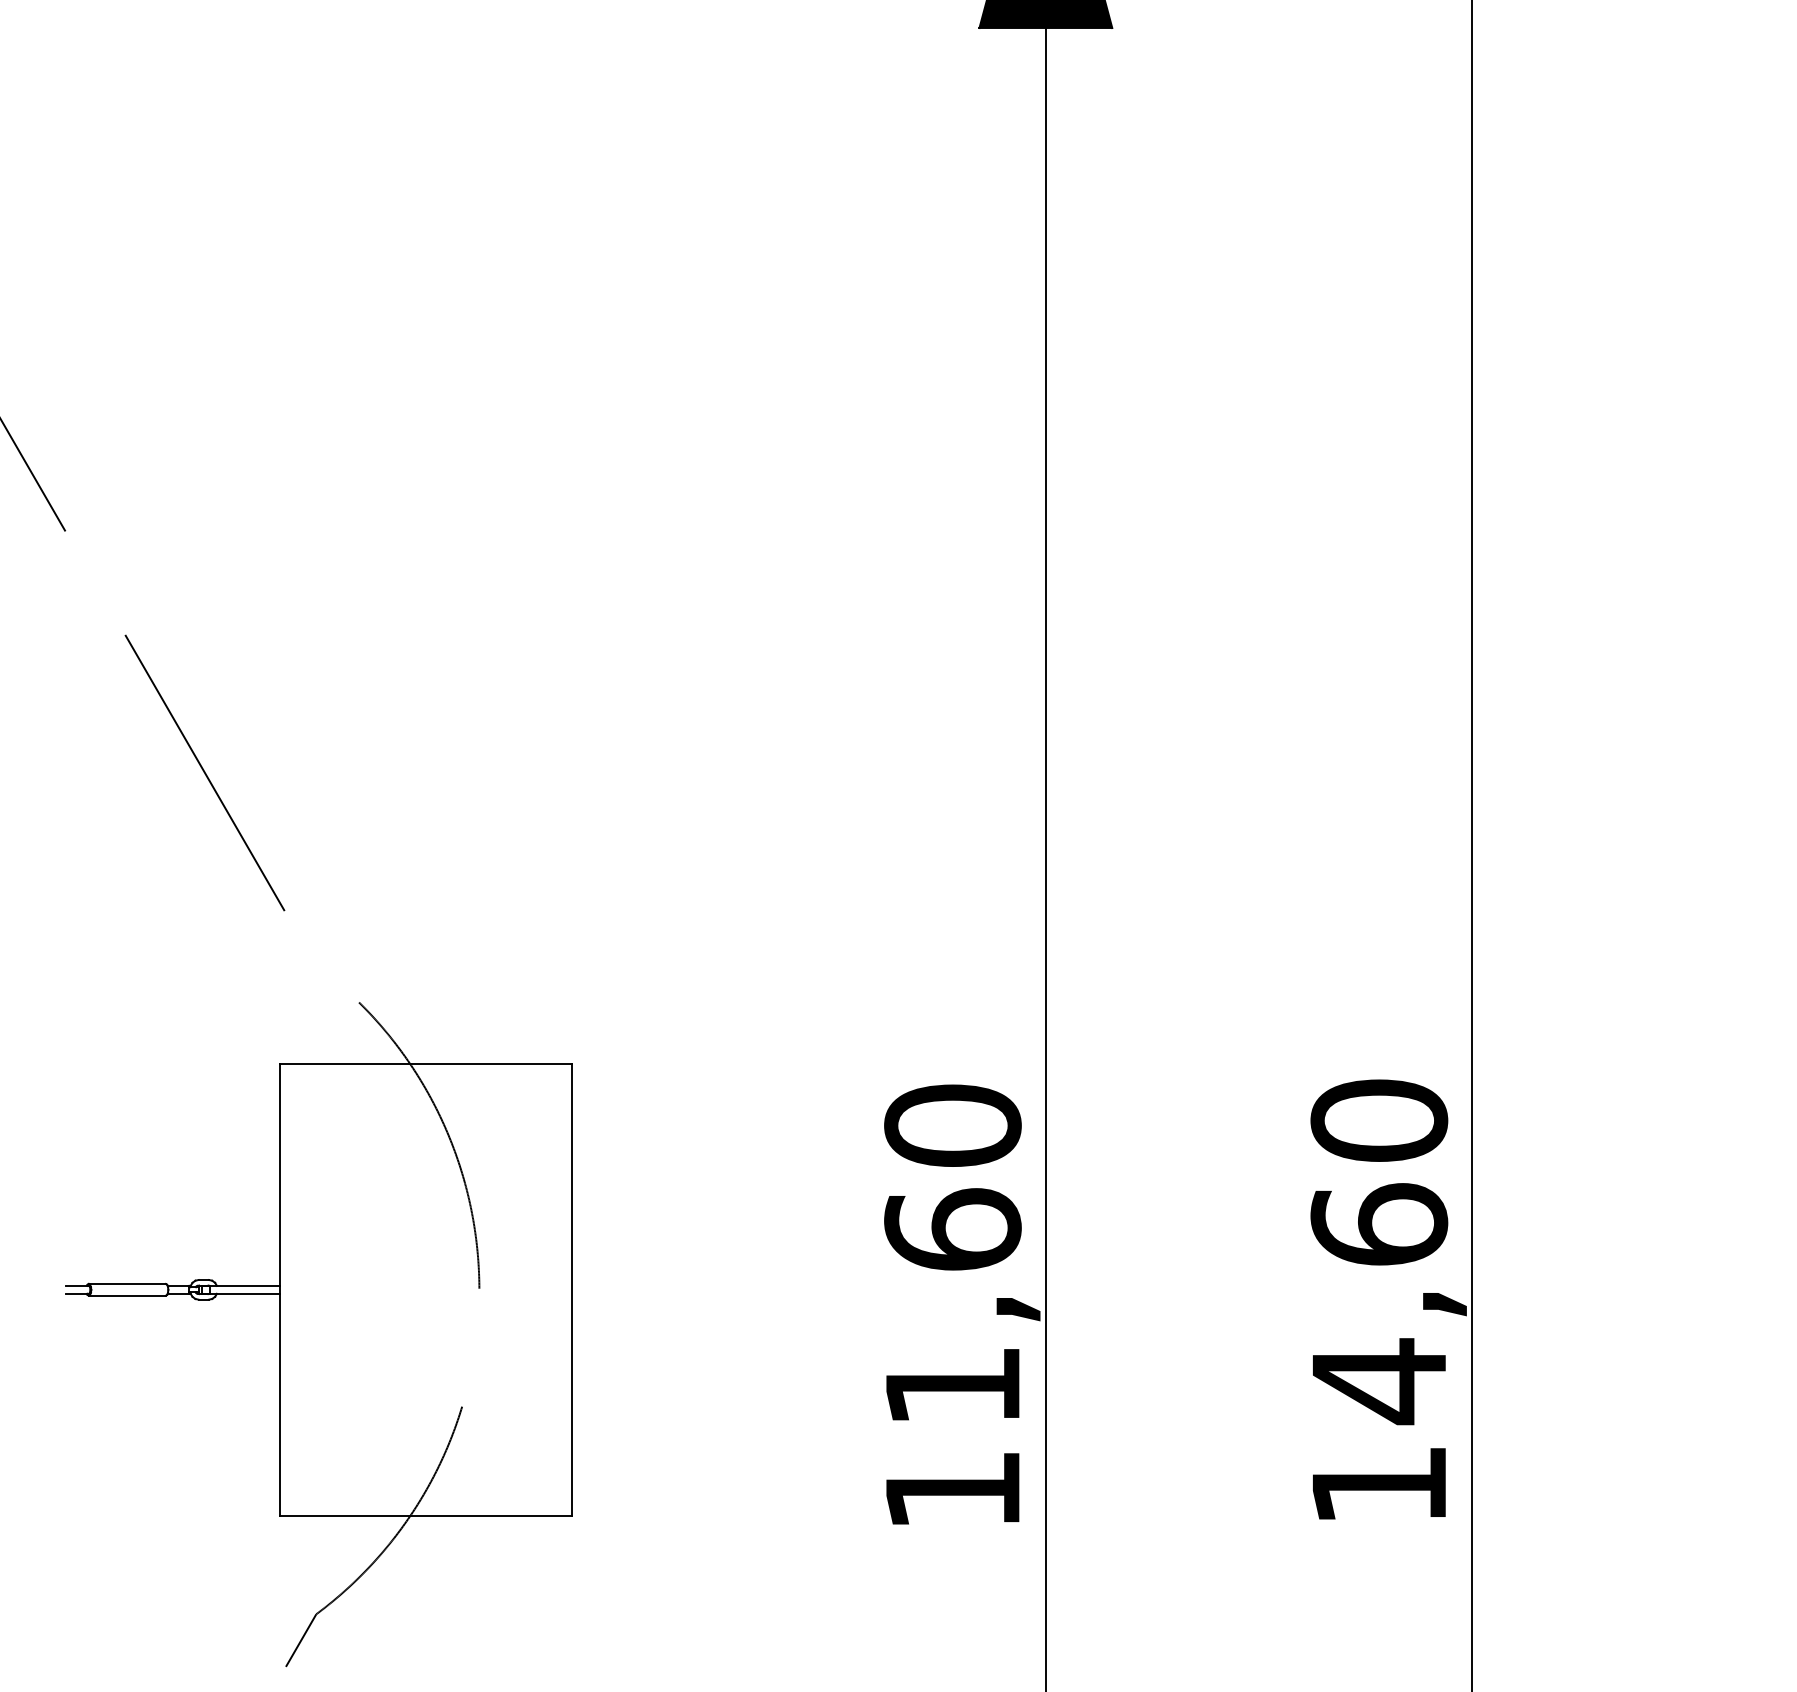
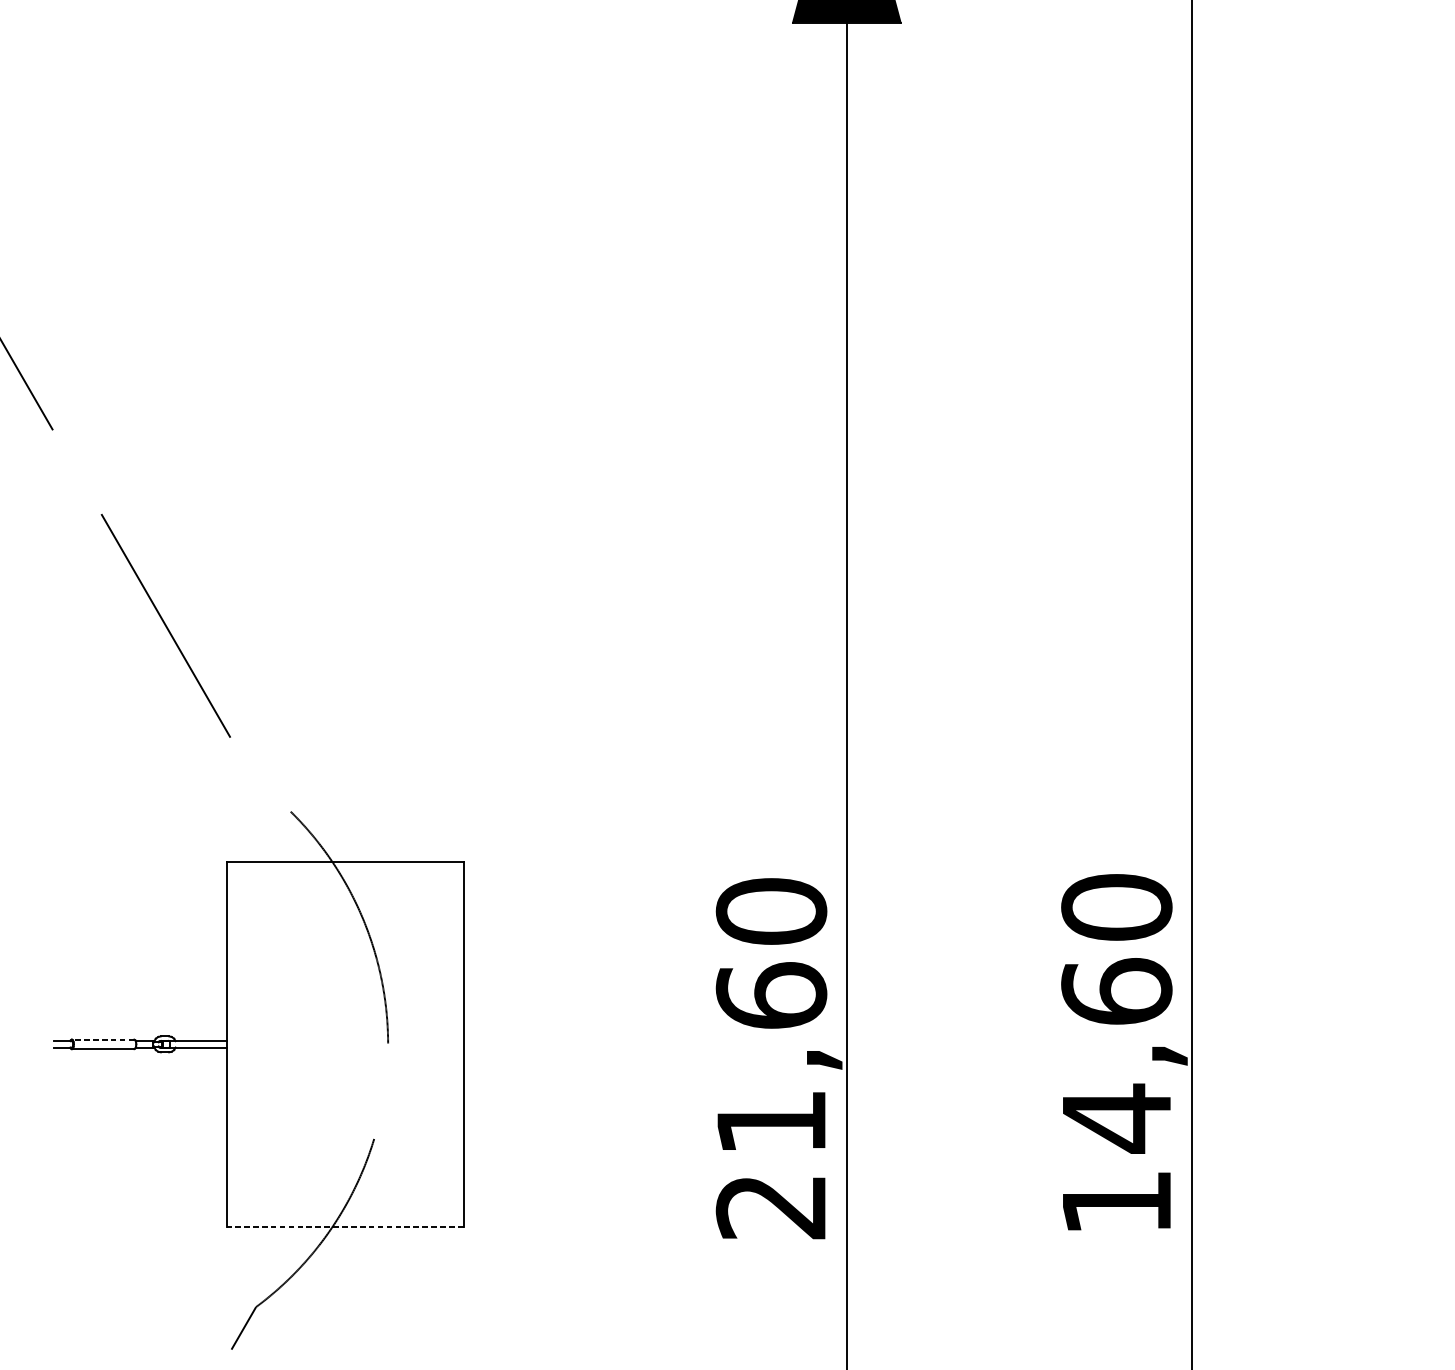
line: (127, 1283) -> (103, 1039), solid -> dashed
text: (951, 1491) -> (770, 1207), 11,60 -> 21,60
line: (425, 1515) -> (344, 1227), solid -> dashed

